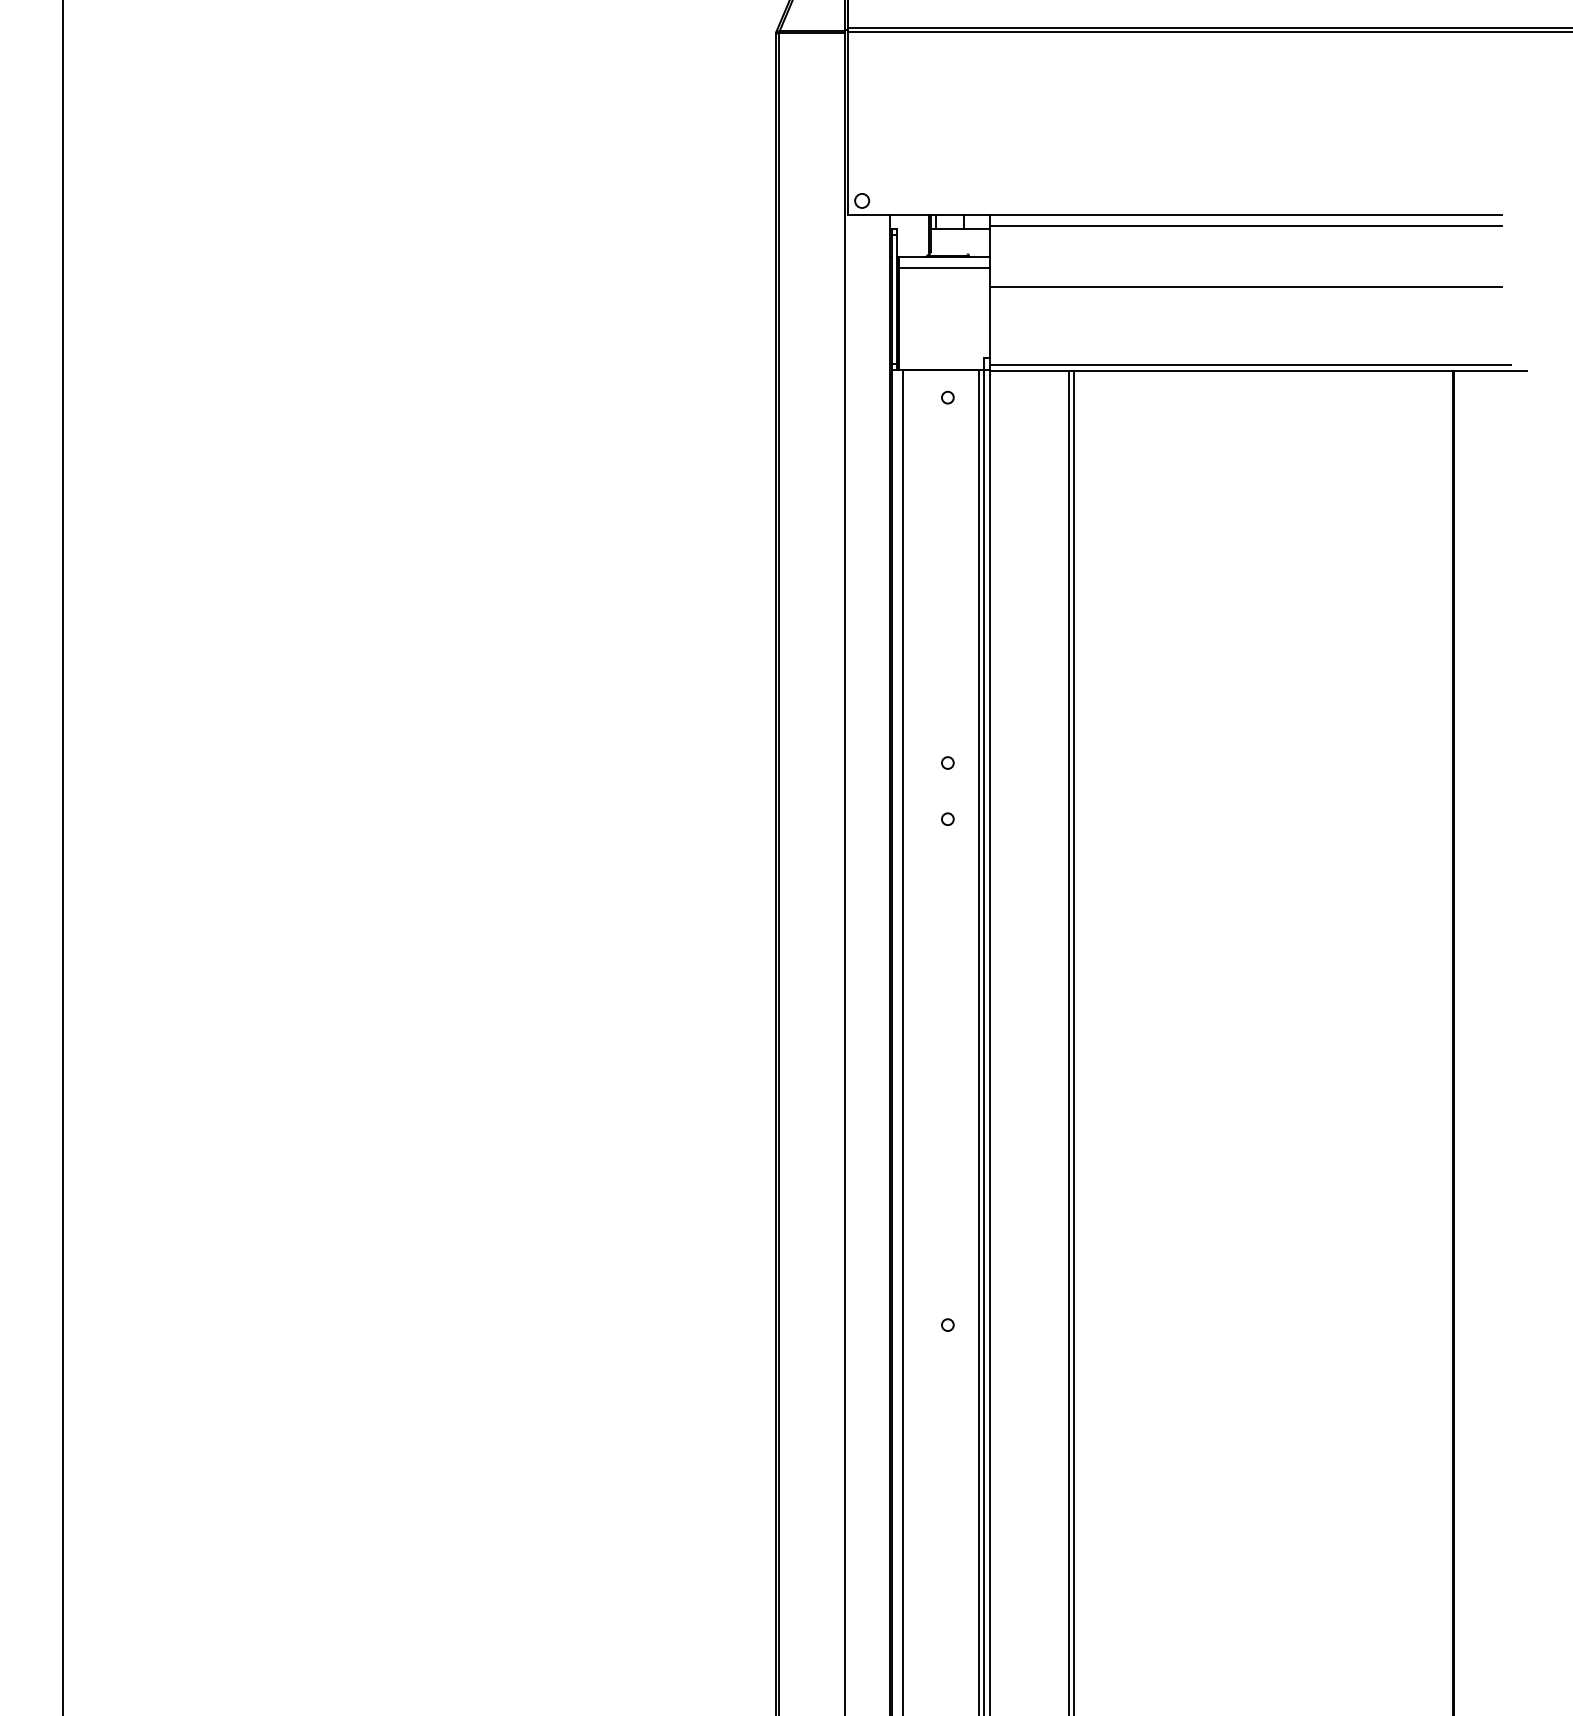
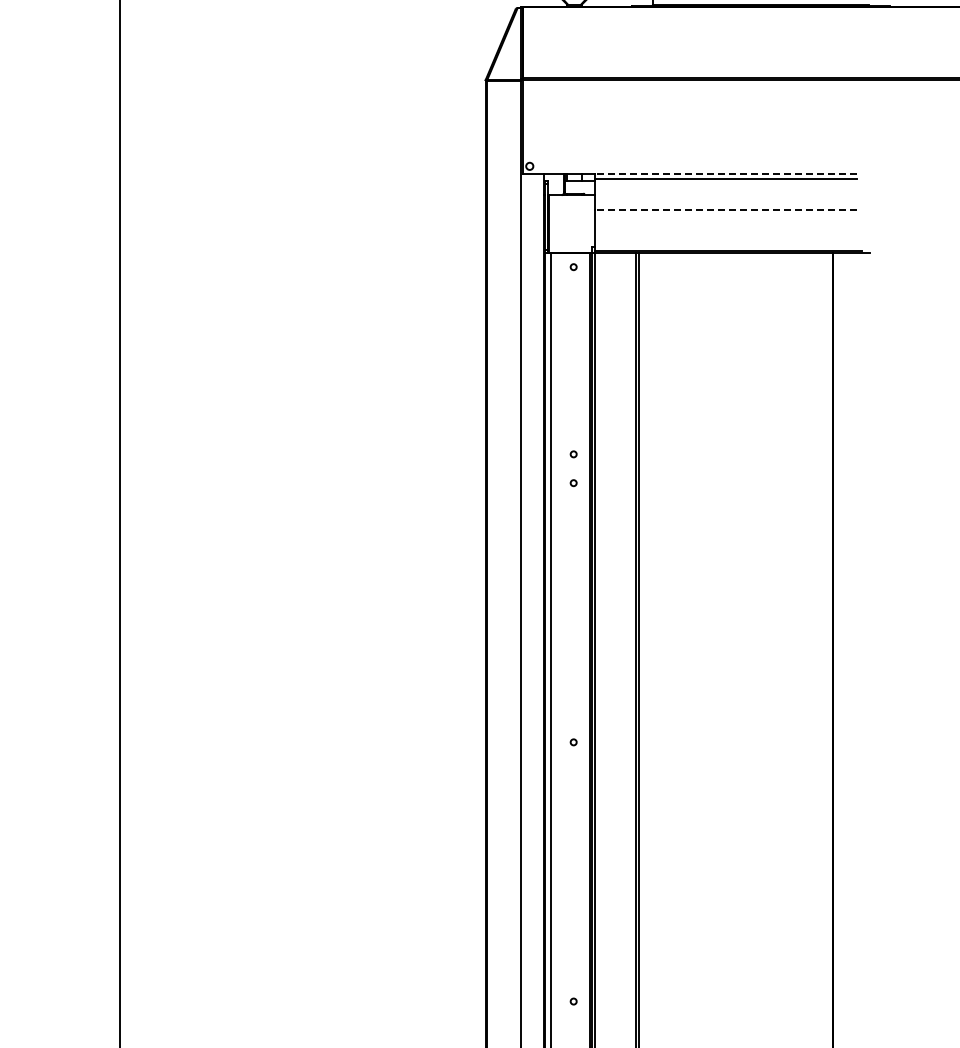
line: (1244, 214) -> (725, 173), solid -> dashed
line: (943, 267) -> (571, 200), removed
line: (1244, 287) -> (725, 210), solid -> dashed

